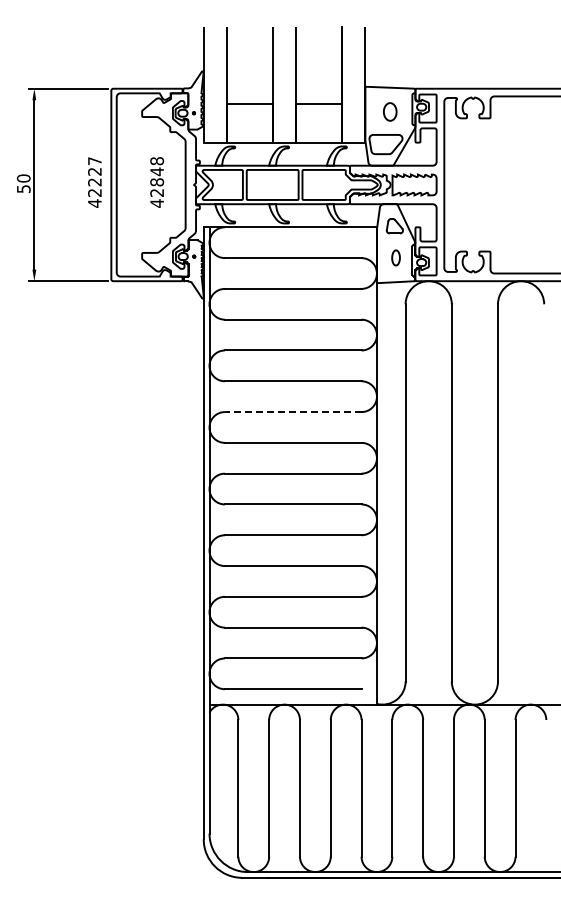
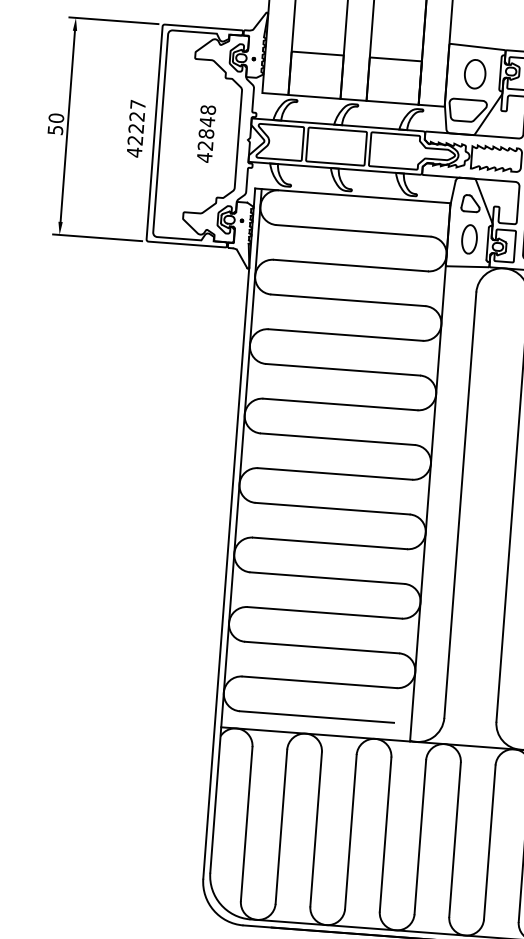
part: (390, 111) -> (475, 73), size x1.43
part: (395, 257) -> (468, 238), size x1.67
line: (292, 412) -> (339, 404), dashed -> solid

